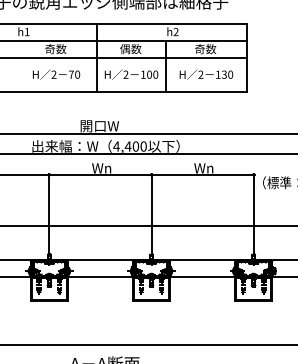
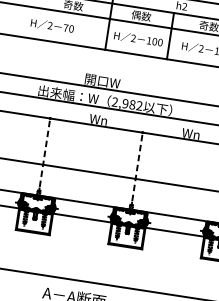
text: (56, 74) -> (52, 25), moved
text: (129, 146) -> (126, 103), 4,400 -> 2,982
line: (49, 211) -> (45, 151), solid -> dashed
line: (151, 211) -> (137, 165), solid -> dashed

